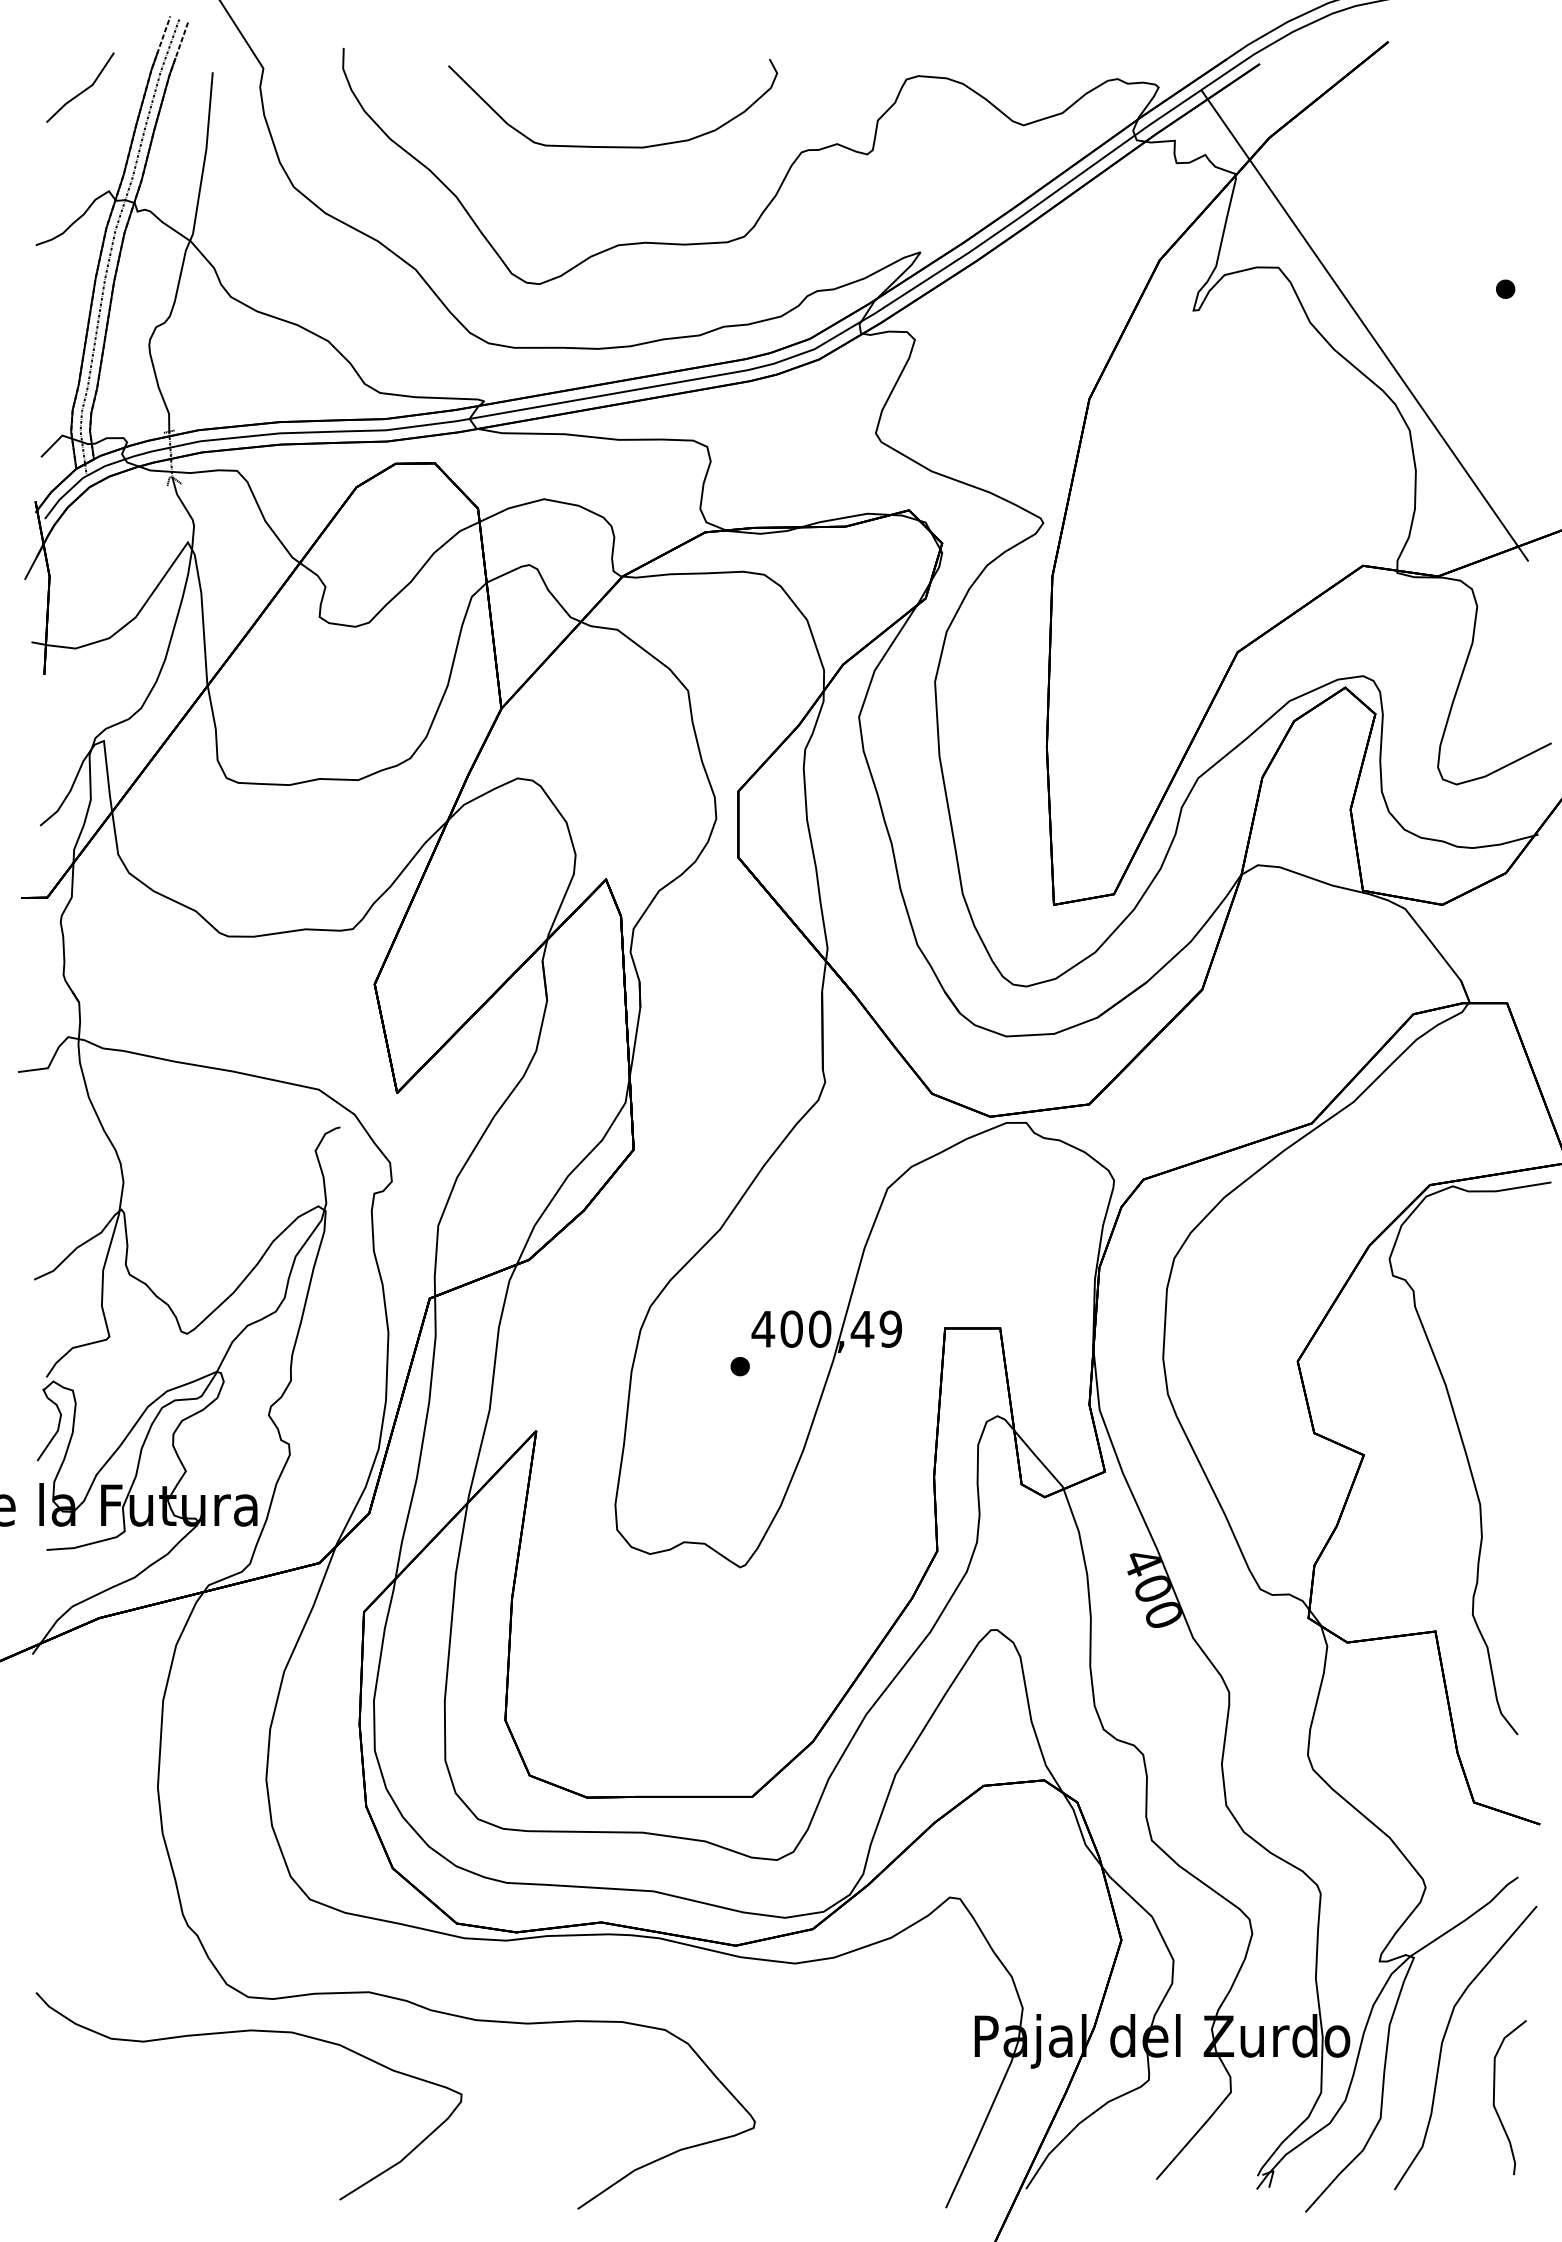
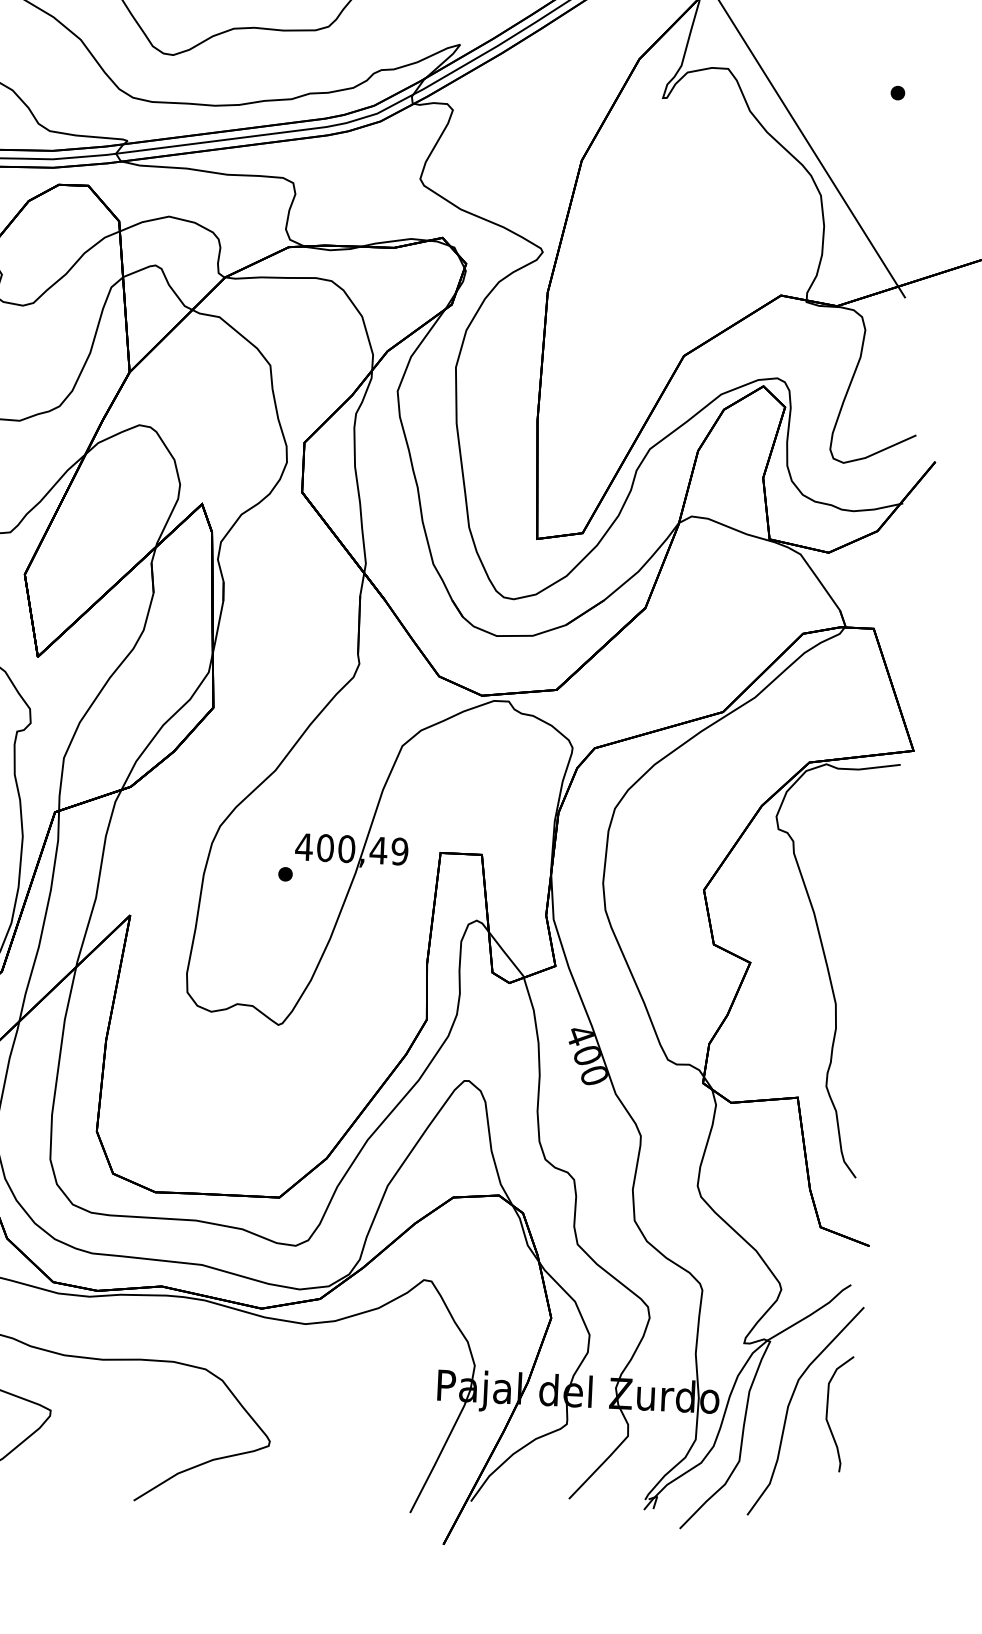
part: (1494, 2097) -> (827, 1413), moved

